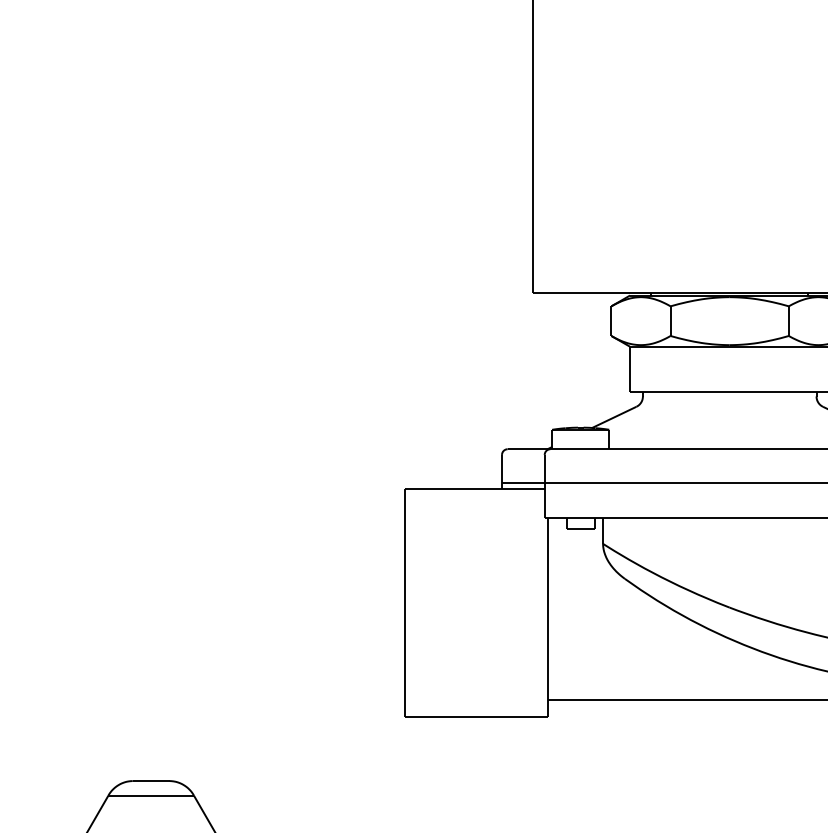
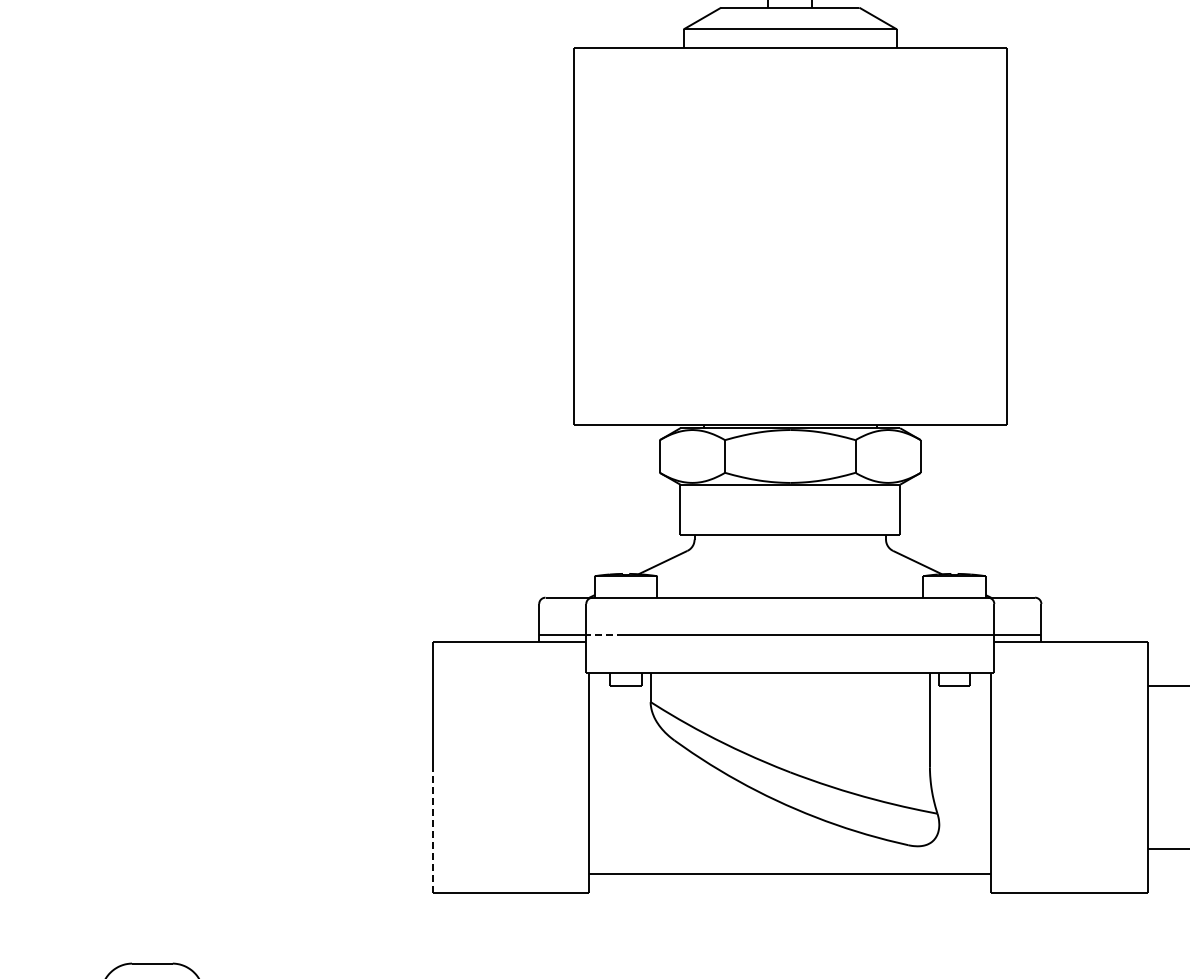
line: (562, 483) -> (605, 635), solid -> dashed
line: (405, 659) -> (432, 829), solid -> dashed

